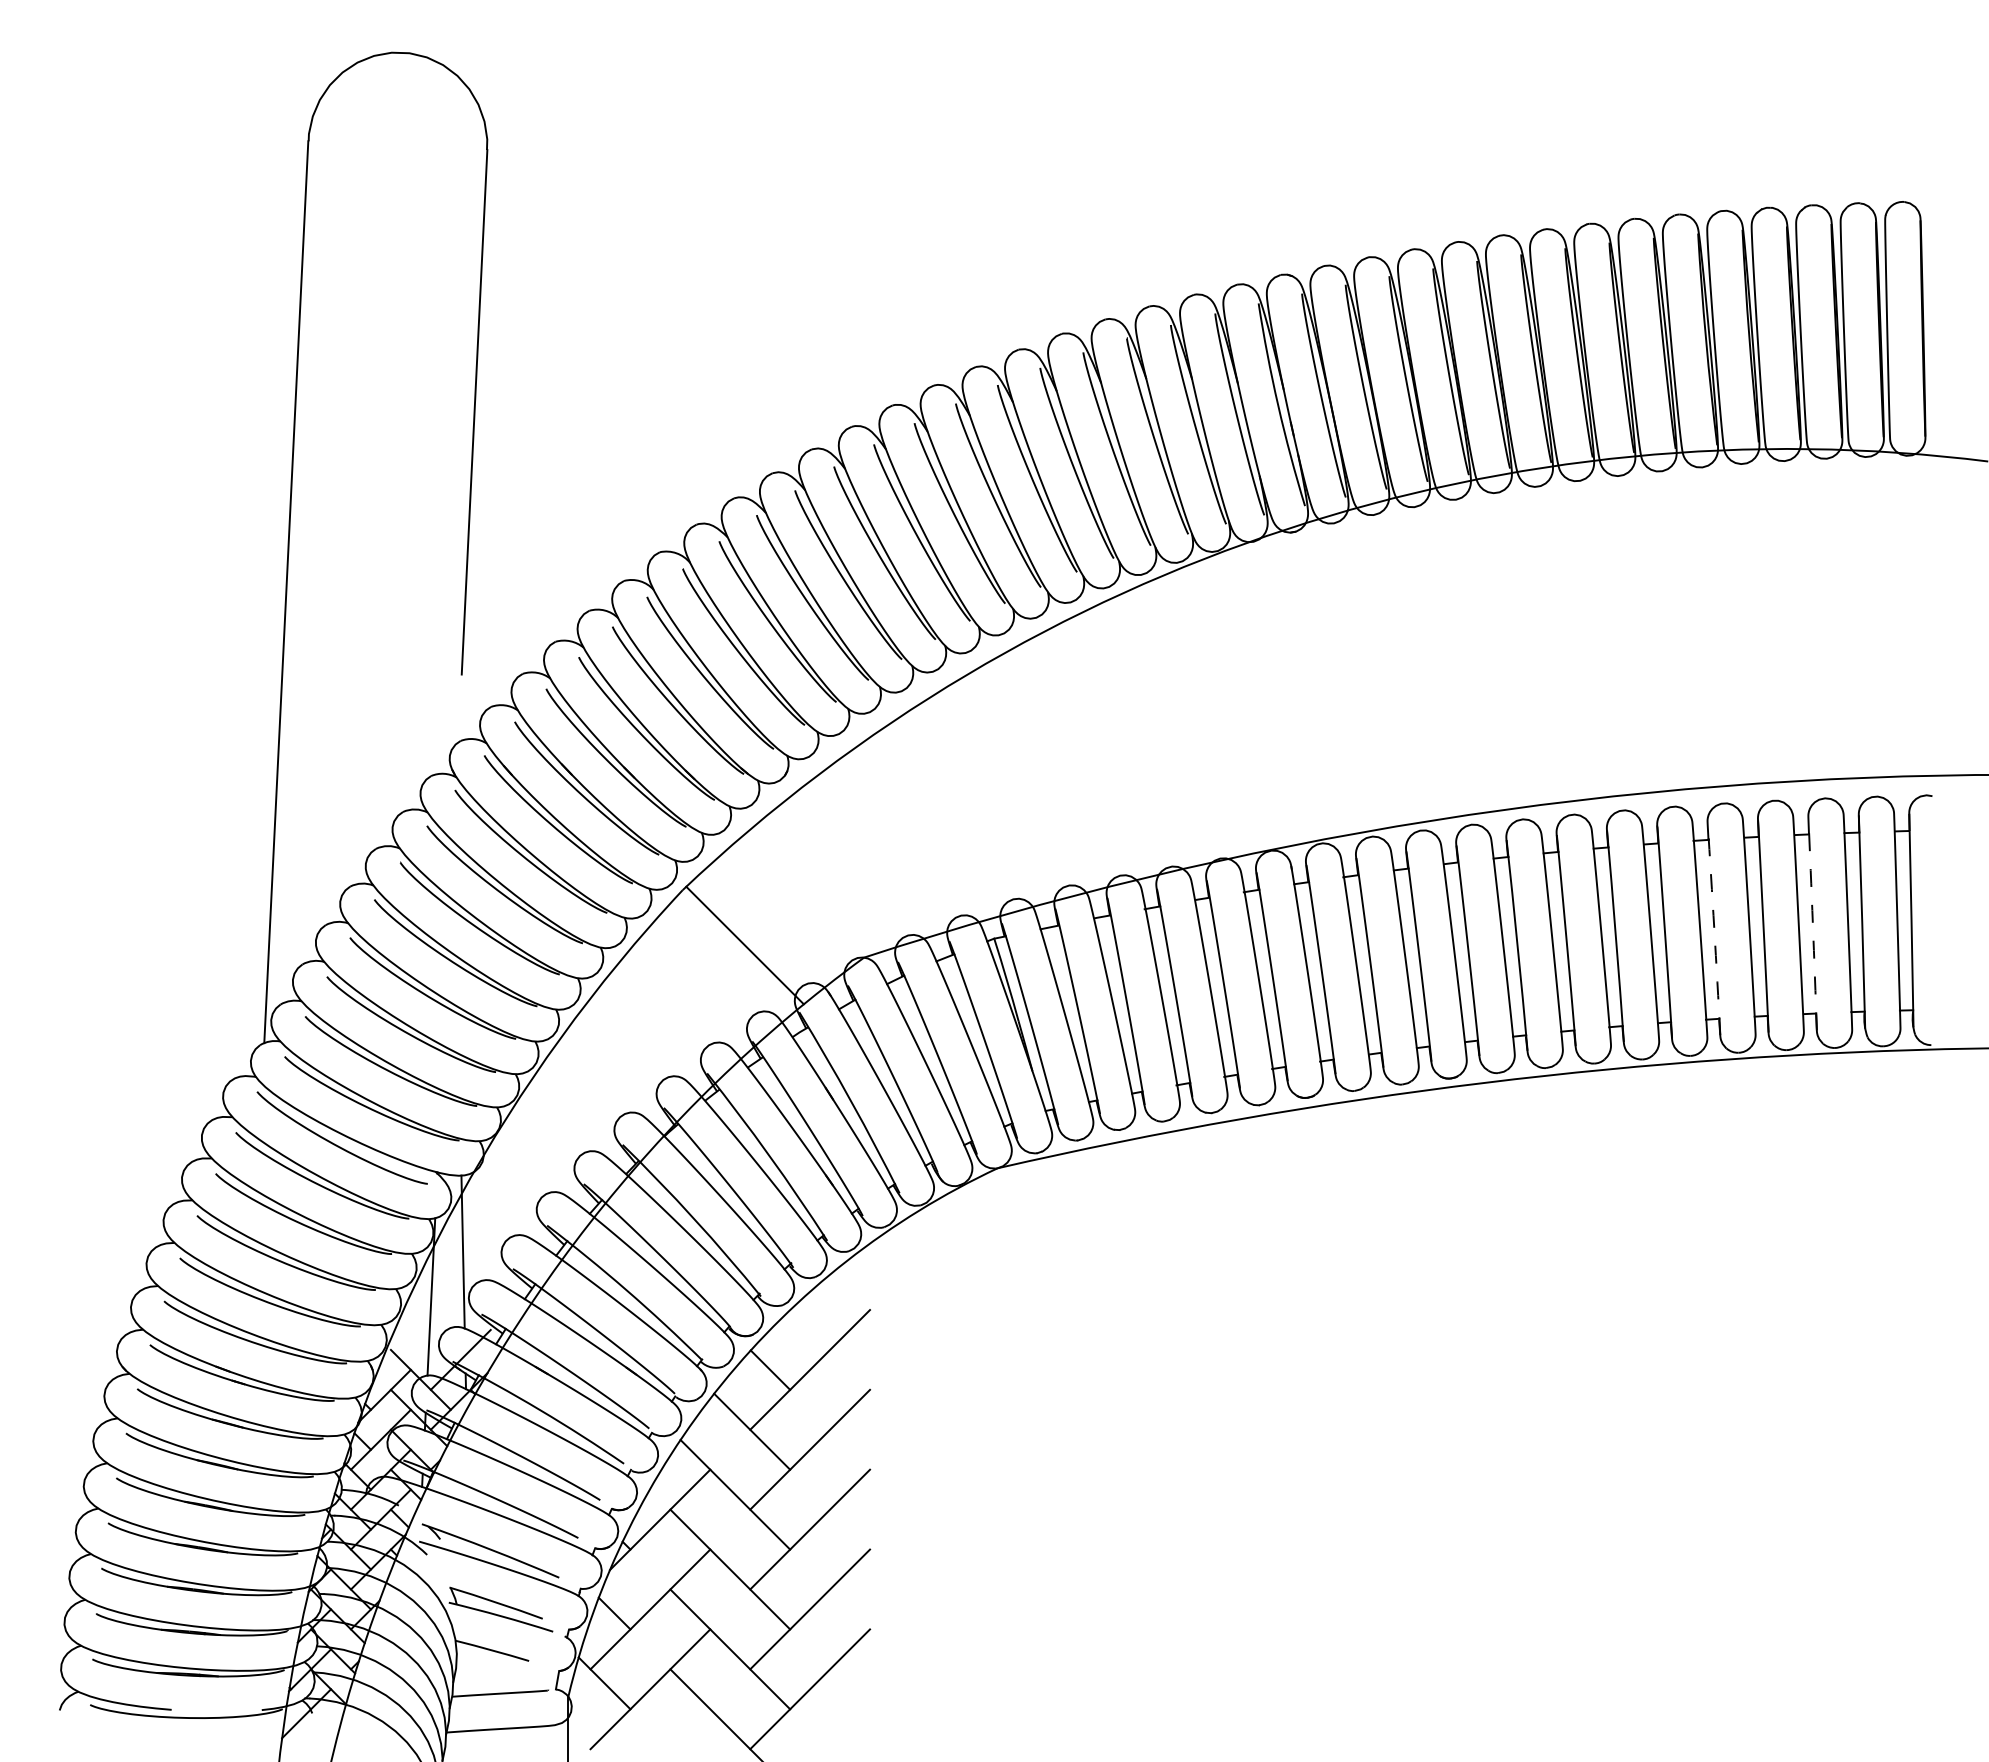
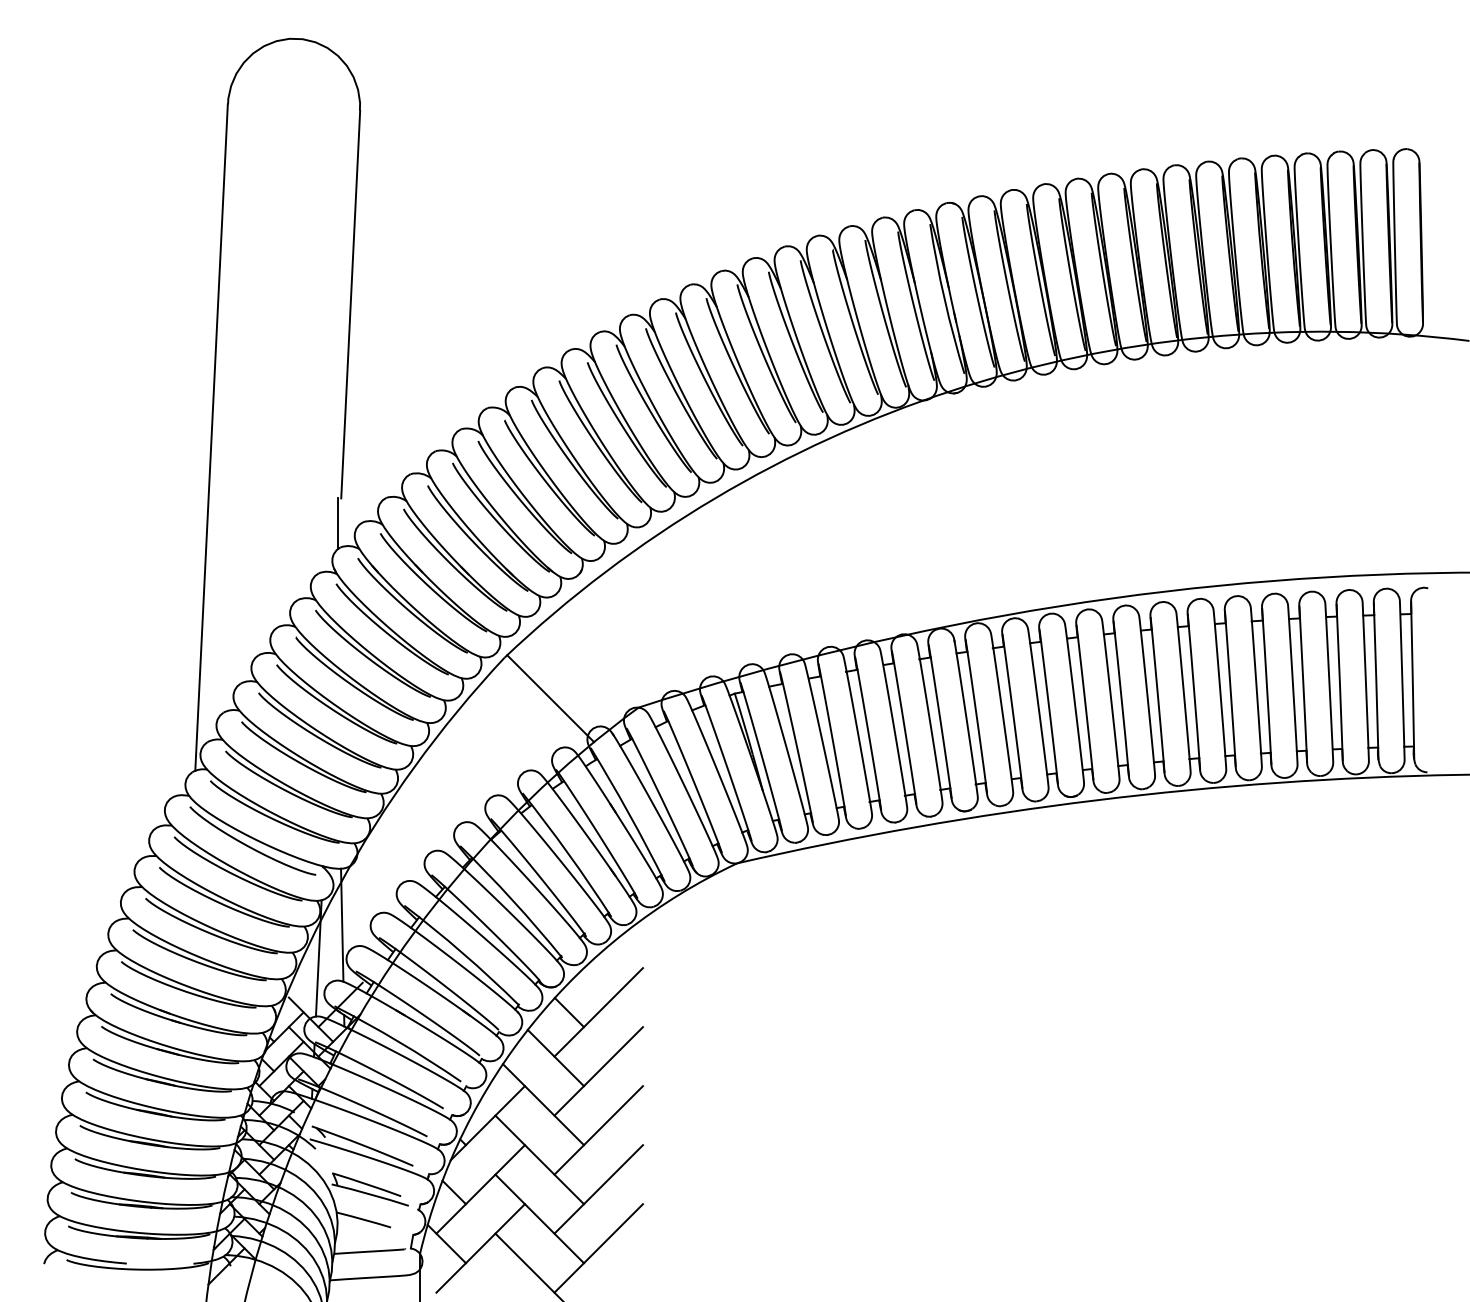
line: (457, 708) -> (338, 523), added
arc: (1812, 923) -> (1339, 682), dashed -> solid
arc: (1714, 929) -> (1267, 686), dashed -> solid

